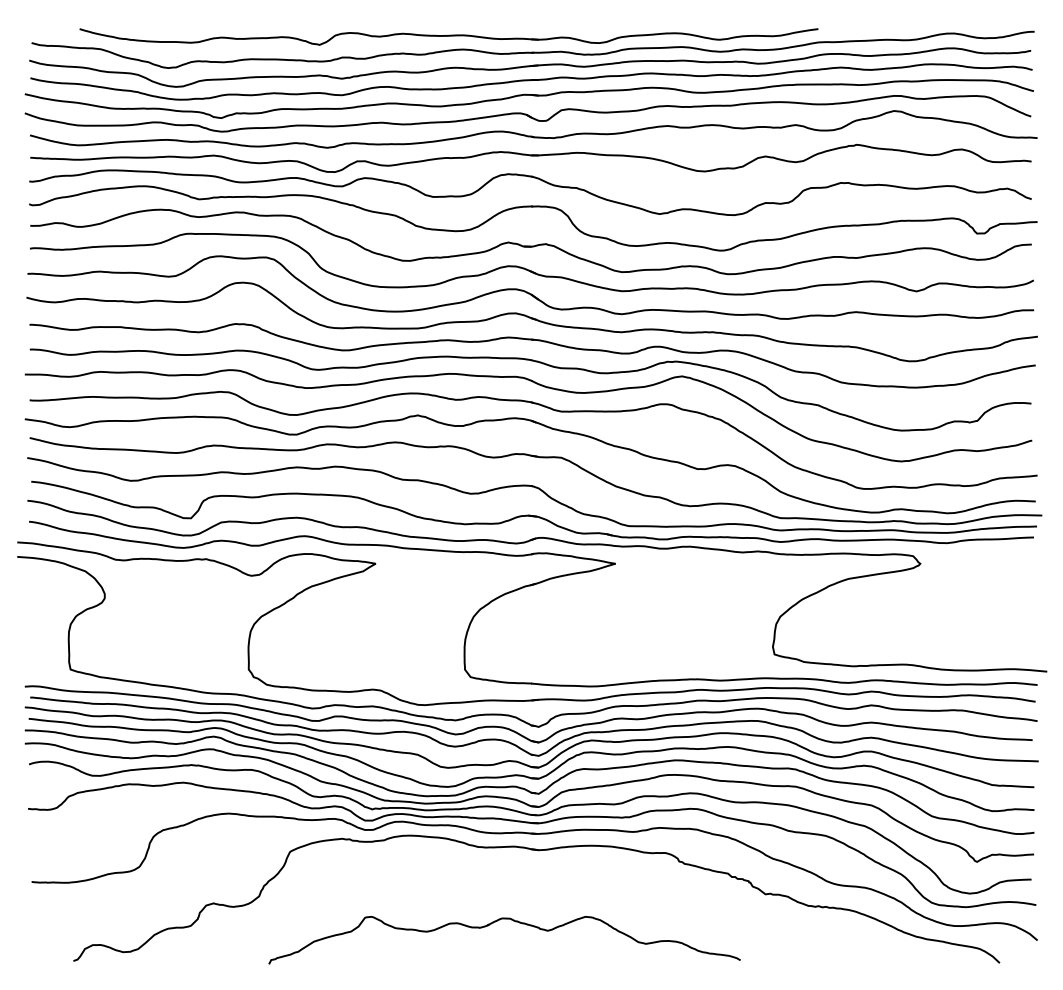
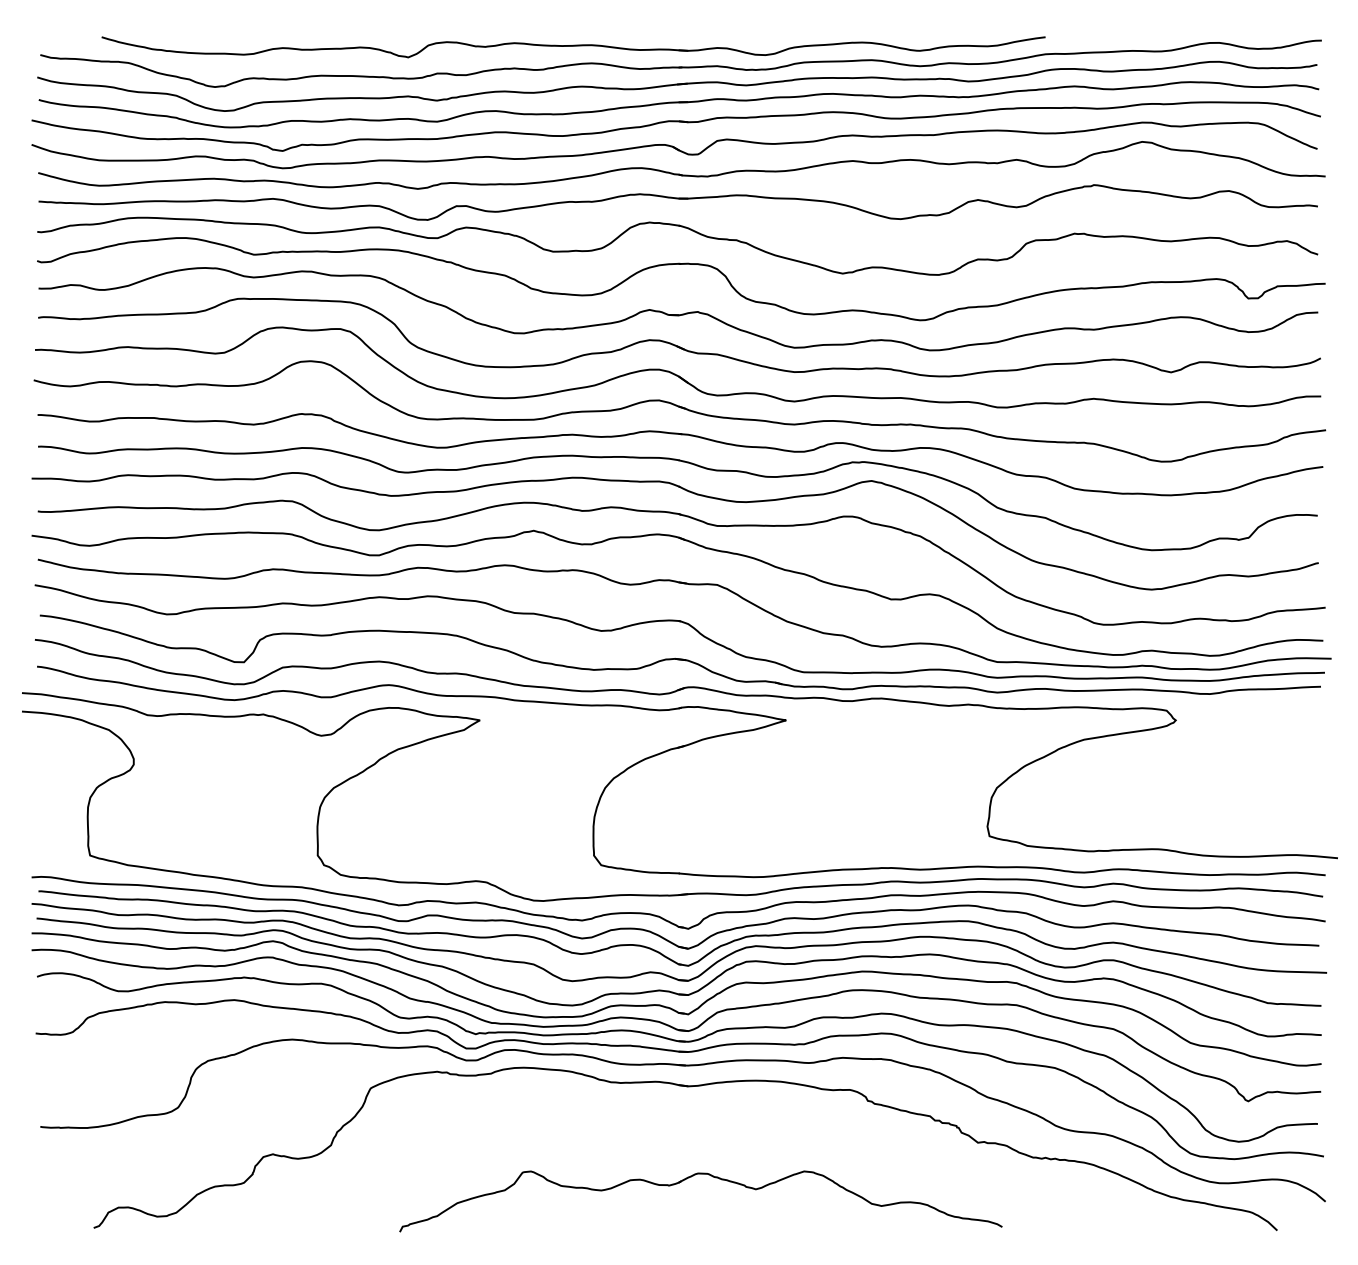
part: (495, 922) -> (689, 1178), moved

